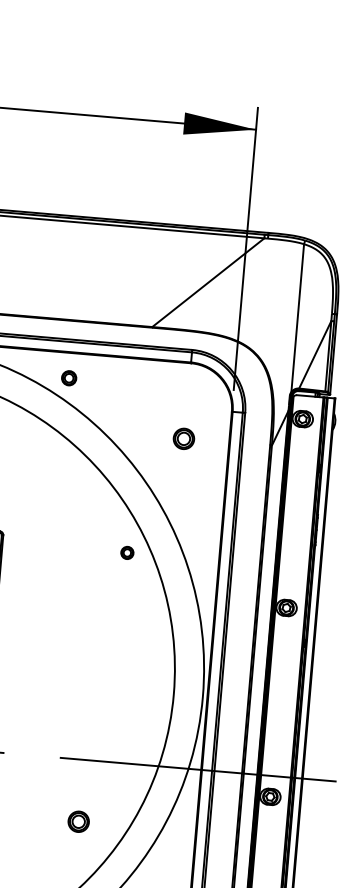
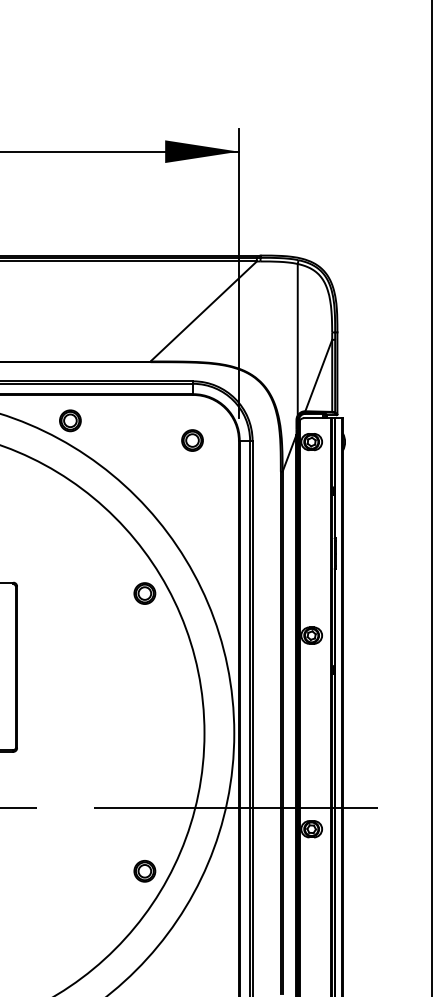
part: (69, 377) -> (70, 420), size x1.43
part: (183, 438) -> (192, 440), moved
part: (126, 552) -> (144, 593), size x1.67
part: (78, 821) -> (144, 871), moved

